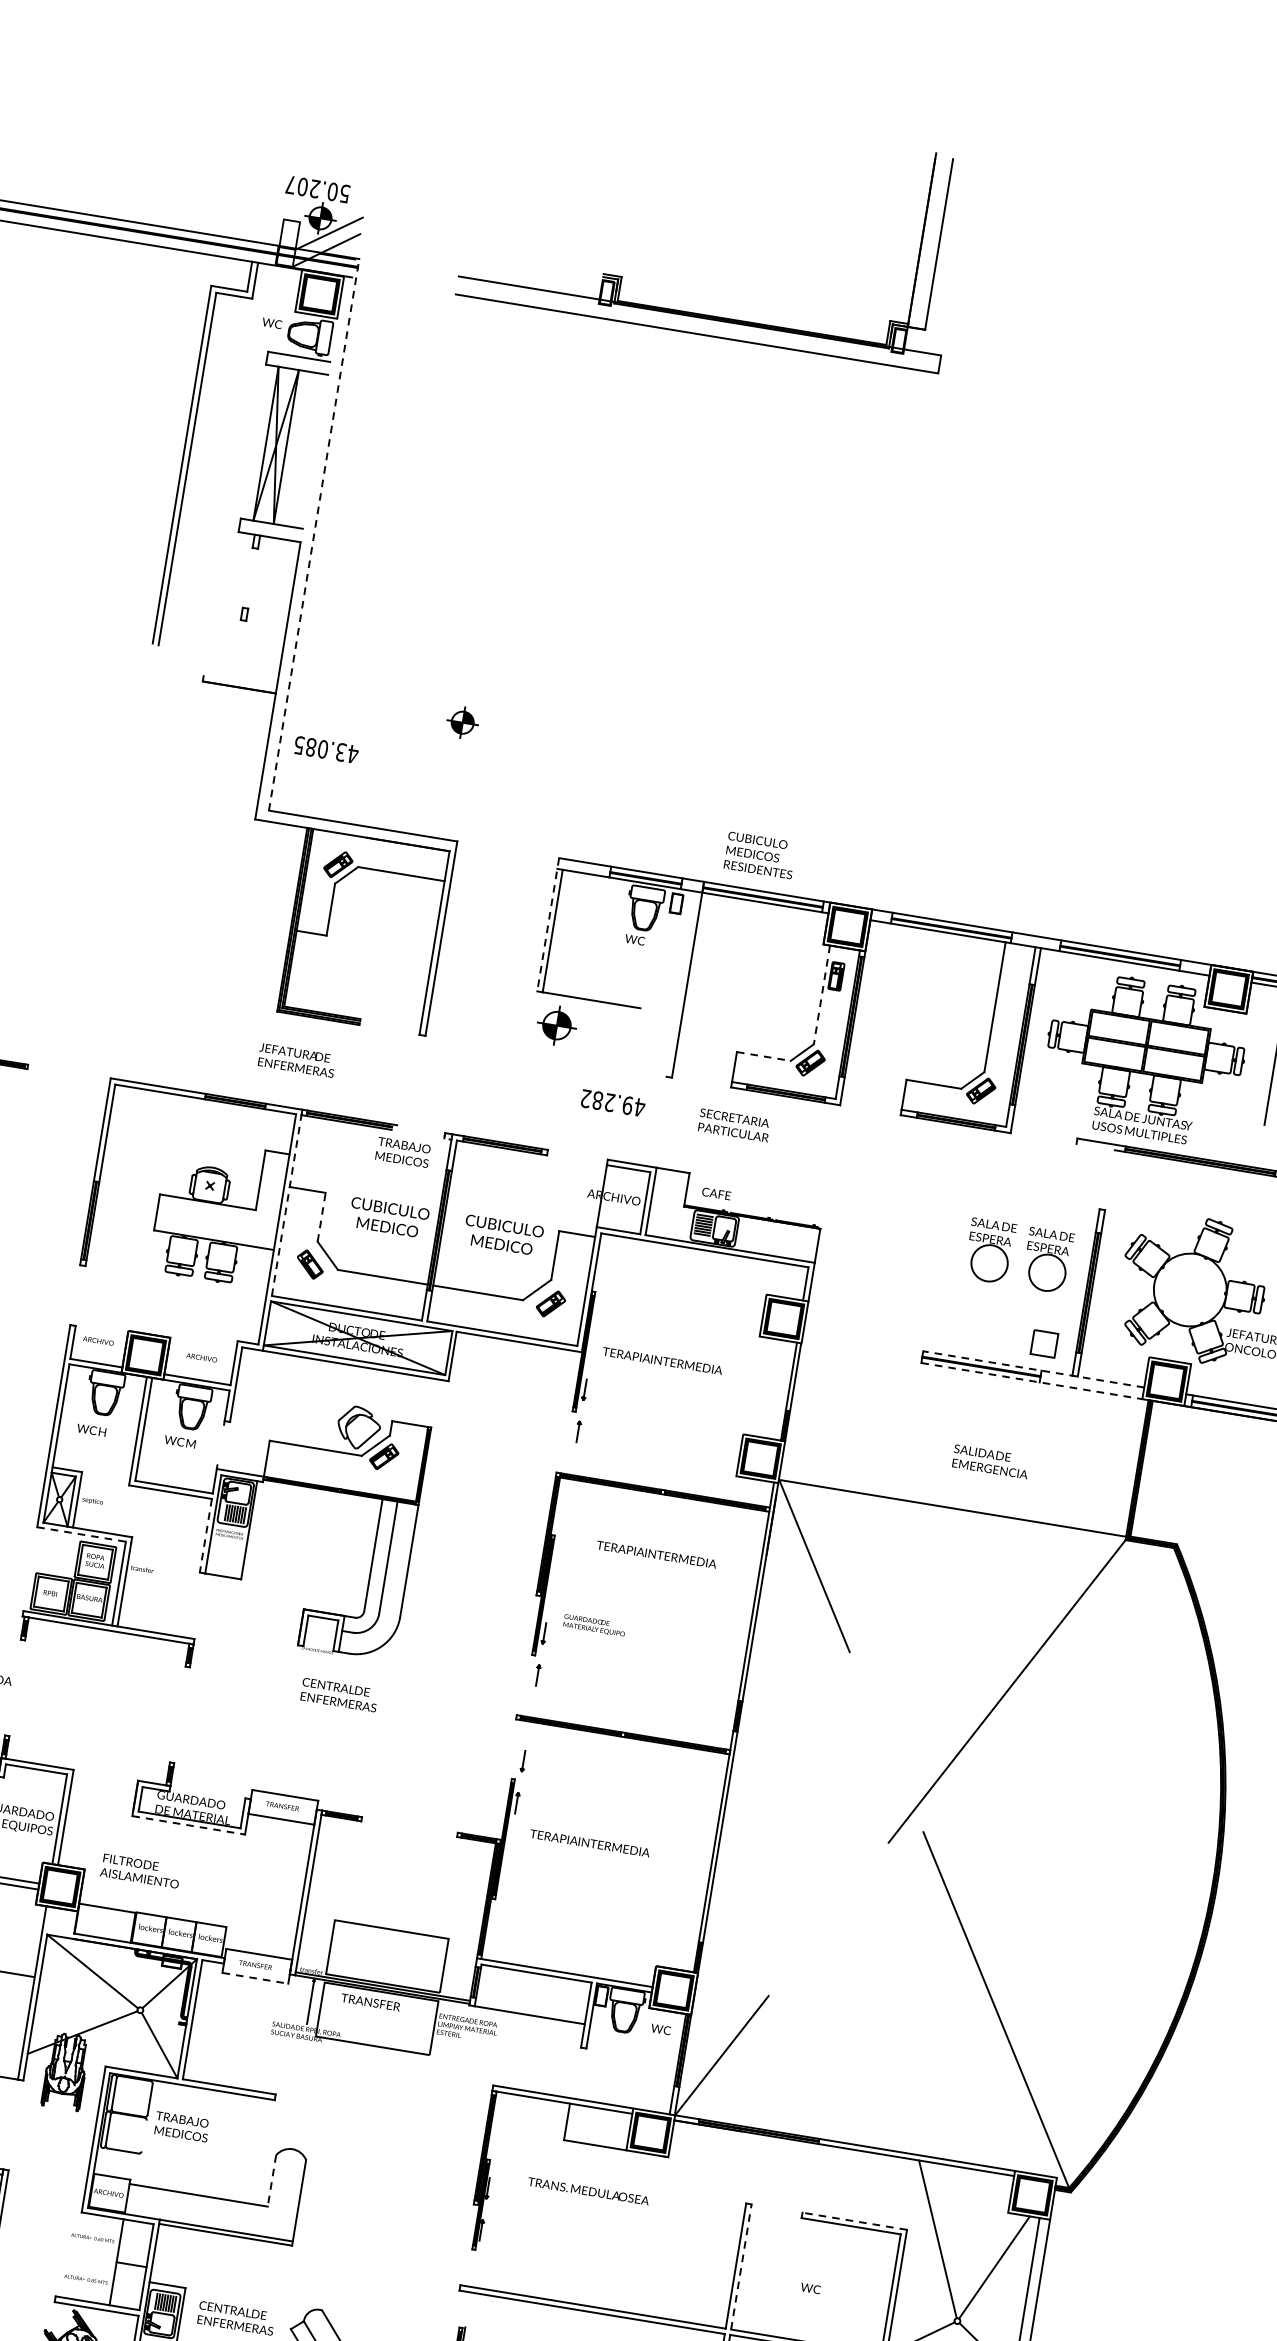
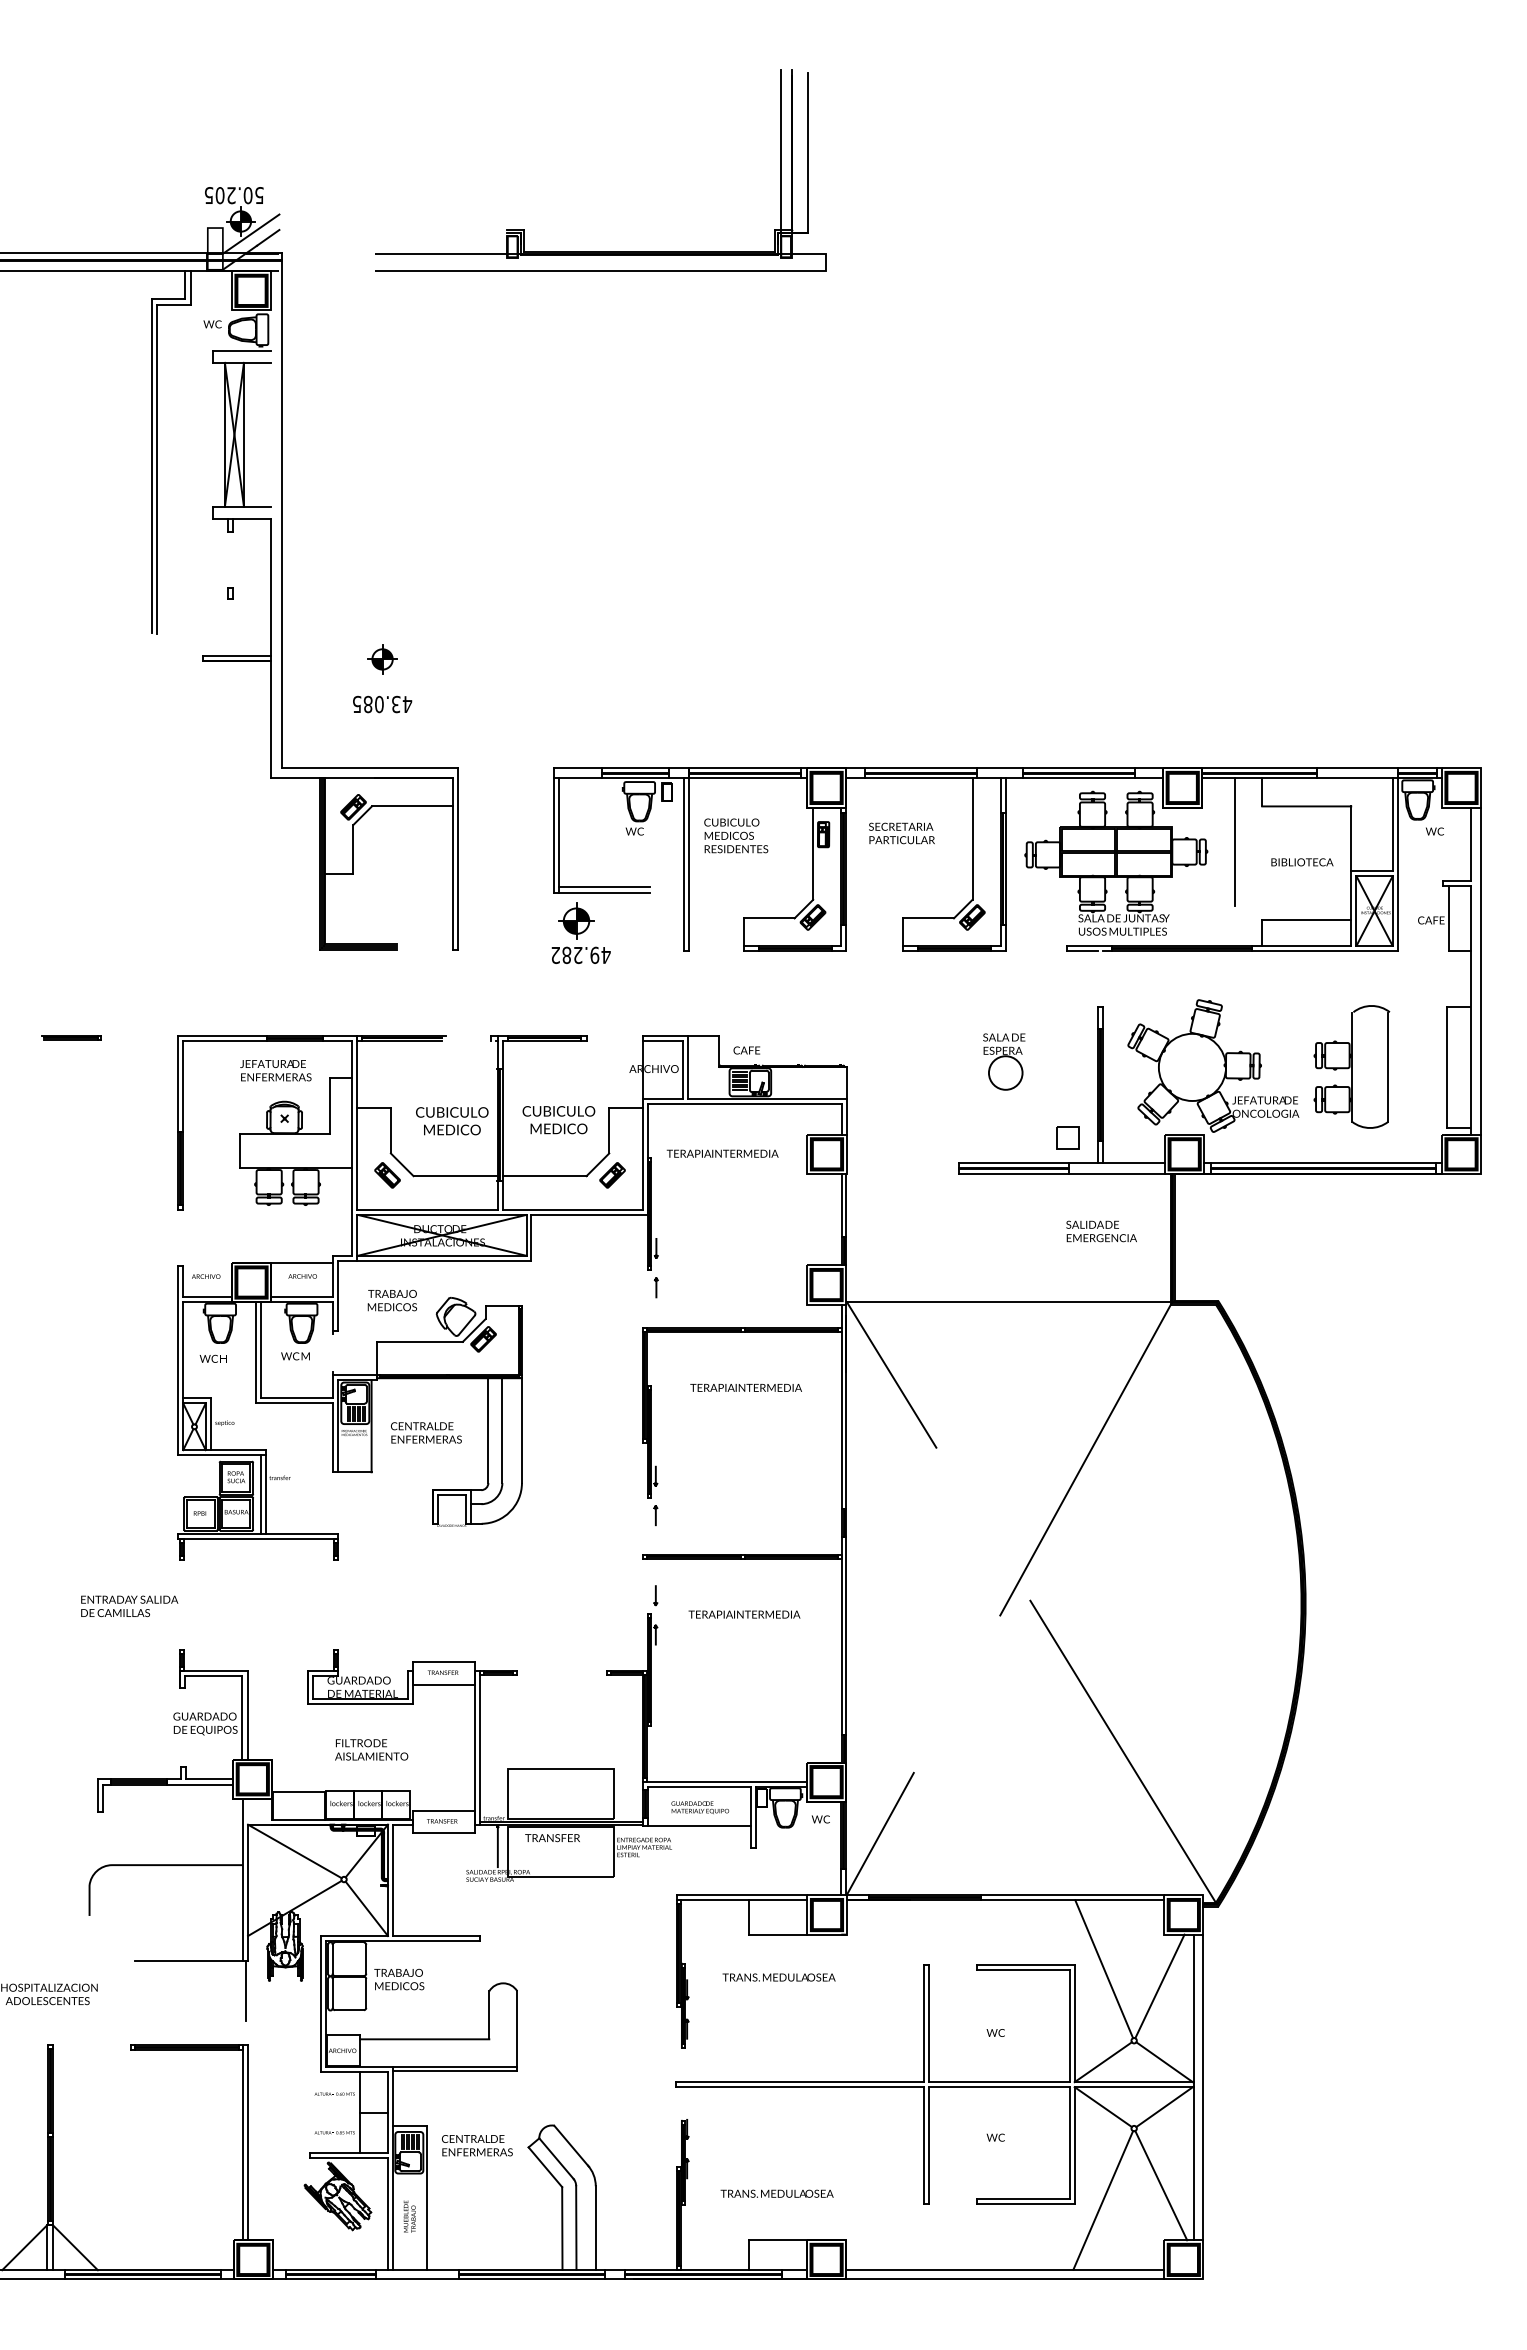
text: (290, 184) -> (208, 195), 50.207 -> 50.205
line: (909, 239) -> (780, 152), added
line: (314, 534) -> (282, 510), dashed -> solid
line: (239, 681) -> (236, 655), added
part: (462, 722) -> (382, 659), moved
text: (326, 749) -> (382, 704), moved
text: (760, 855) -> (736, 835), moved
line: (548, 925) -> (553, 831), dashed -> solid
line: (681, 983) -> (683, 864), added
line: (591, 993) -> (603, 886), added
line: (822, 995) -> (813, 854), dashed -> solid
line: (763, 1056) -> (769, 918), dashed -> solid
text: (296, 1060) -> (275, 1070), moved
text: (612, 1102) -> (580, 954), moved
text: (733, 1125) -> (901, 833), moved
line: (1092, 1146) -> (1082, 951), added
text: (402, 1152) -> (391, 1300), moved
line: (287, 1202) -> (357, 1122), dashed -> solid
line: (321, 1217) -> (390, 1130), dashed -> solid
part: (1048, 1260) -> (1058, 1061), removed
line: (202, 1342) -> (301, 1262), added
text: (662, 1360) -> (722, 1153), moved
line: (1033, 1369) -> (1061, 1163), dashed -> solid
line: (1032, 1380) -> (1062, 1173), dashed -> solid
text: (990, 1461) -> (1101, 1231), moved
line: (84, 1535) -> (222, 1455), dashed -> solid
line: (205, 1536) -> (332, 1438), dashed -> solid
text: (594, 1625) -> (700, 1807), moved
text: (339, 1694) -> (426, 1432), moved
line: (188, 1825) -> (360, 1704), dashed -> solid
text: (590, 1843) -> (744, 1614), moved
text: (140, 1870) -> (371, 1749), moved
line: (254, 1978) -> (443, 1833), dashed -> solid
line: (15, 2111) -> (245, 1990), added
line: (144, 2136) -> (366, 1993), added
line: (272, 2181) -> (489, 2015), dashed -> solid
line: (854, 2221) -> (1025, 1965), dashed -> solid
line: (741, 2266) -> (929, 2023), dashed -> solid

